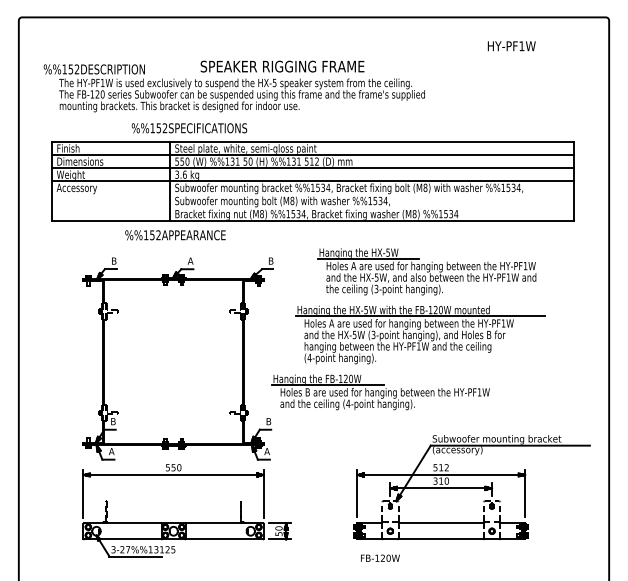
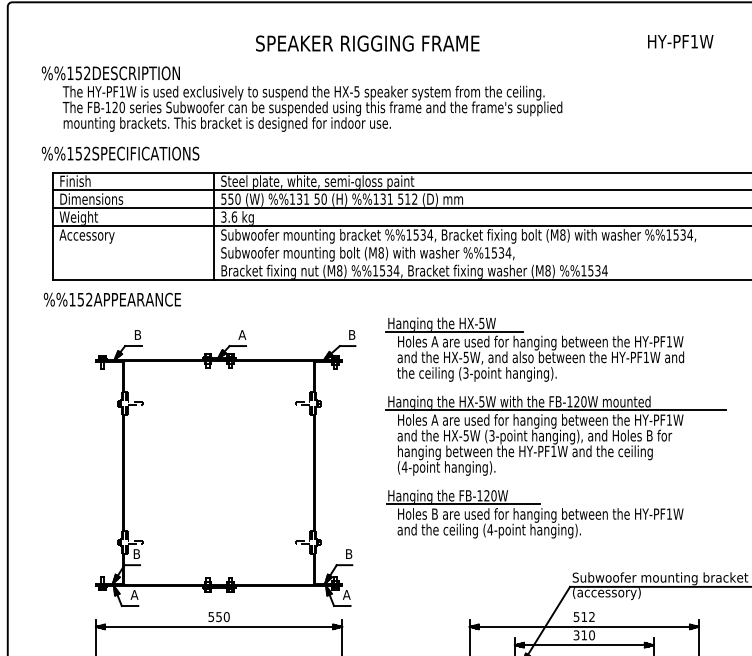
text: (282, 66) -> (367, 43), moved
text: (189, 128) -> (120, 153), moved
text: (175, 235) -> (112, 300), moved
part: (426, 271) -> (534, 349), moved
part: (380, 392) -> (534, 514), moved

